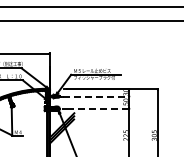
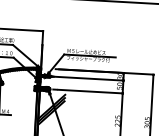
line: (96, 96) -> (89, 78), dashed -> solid
line: (98, 108) -> (90, 91), dashed -> solid

